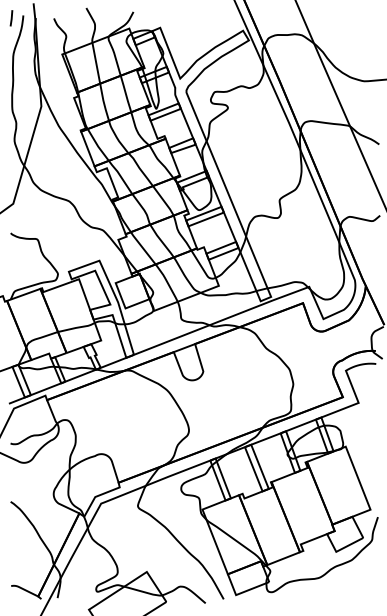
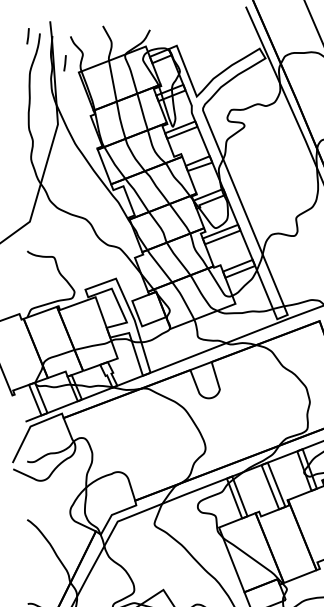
line: (48, 45) -> (65, 63), added

